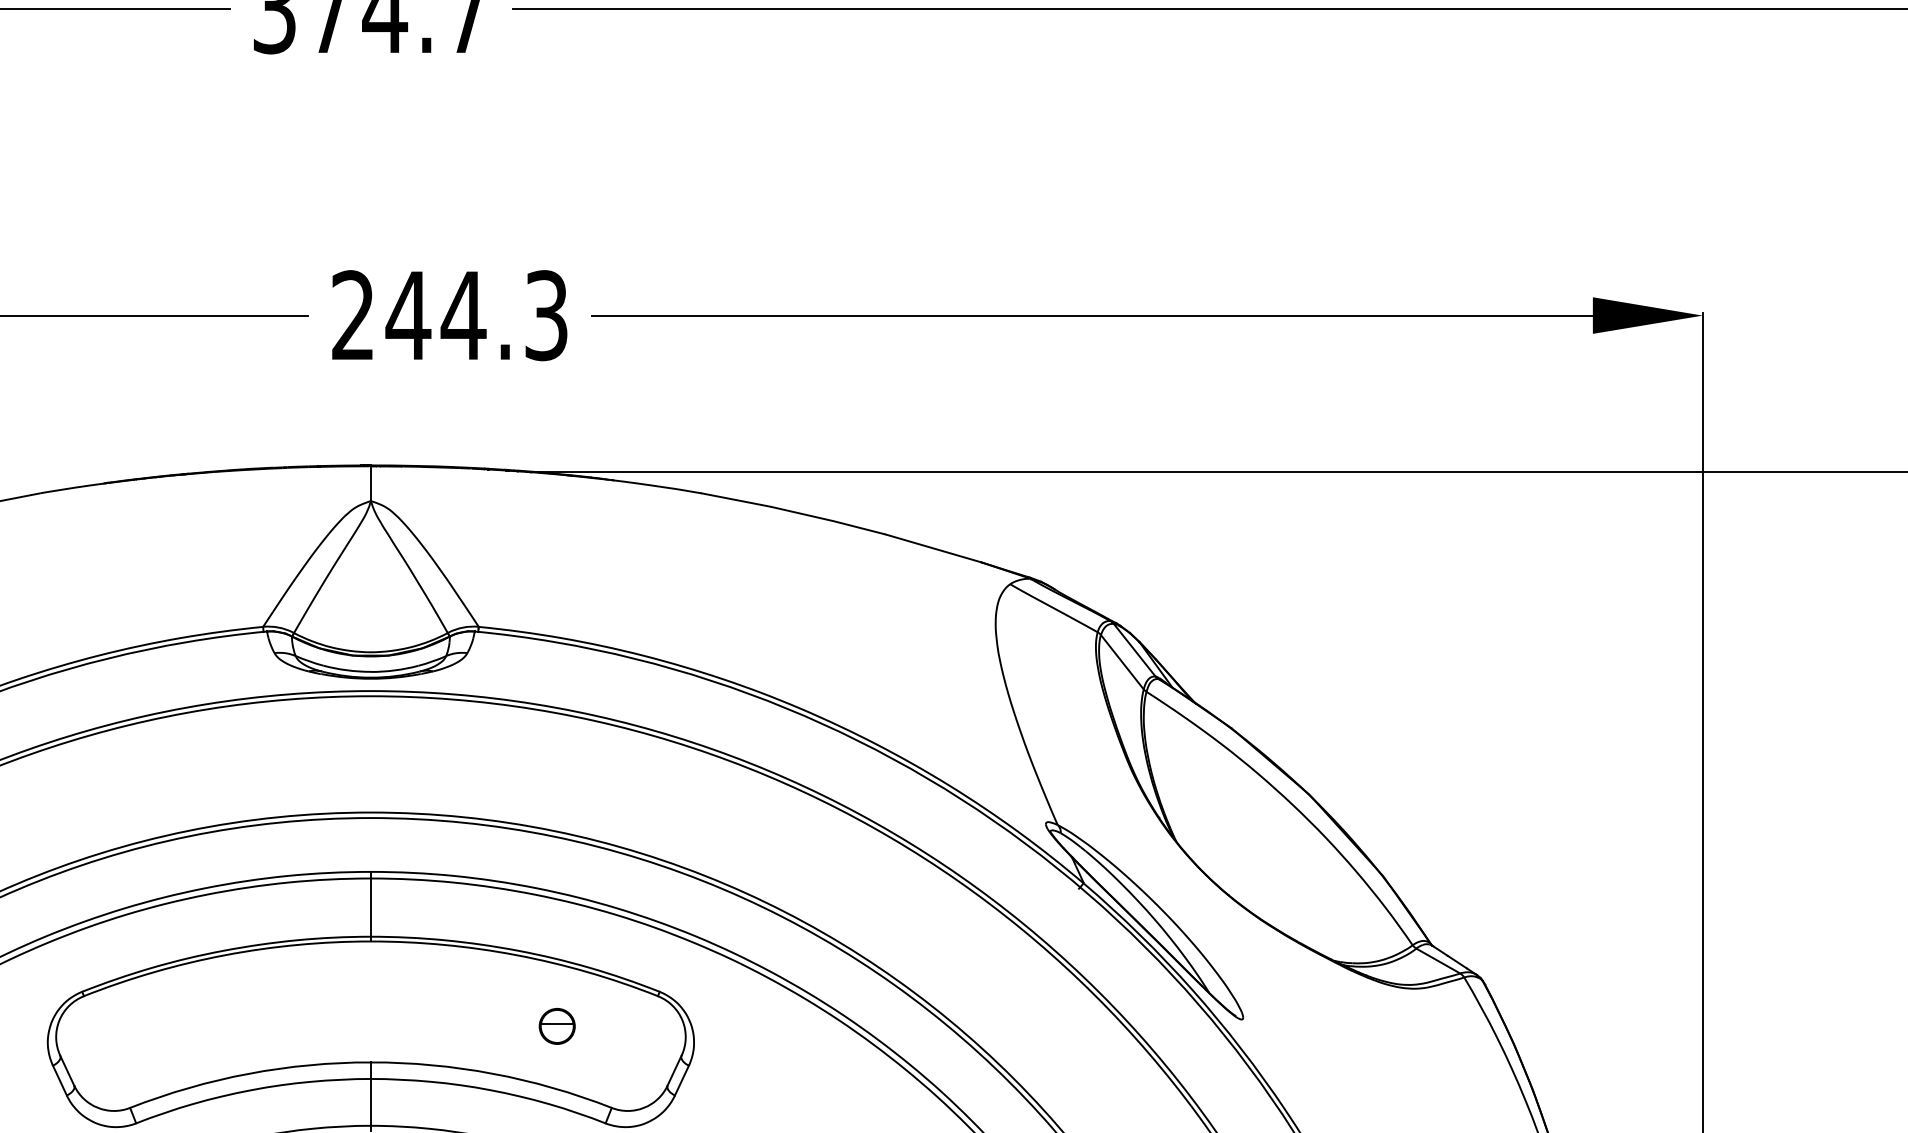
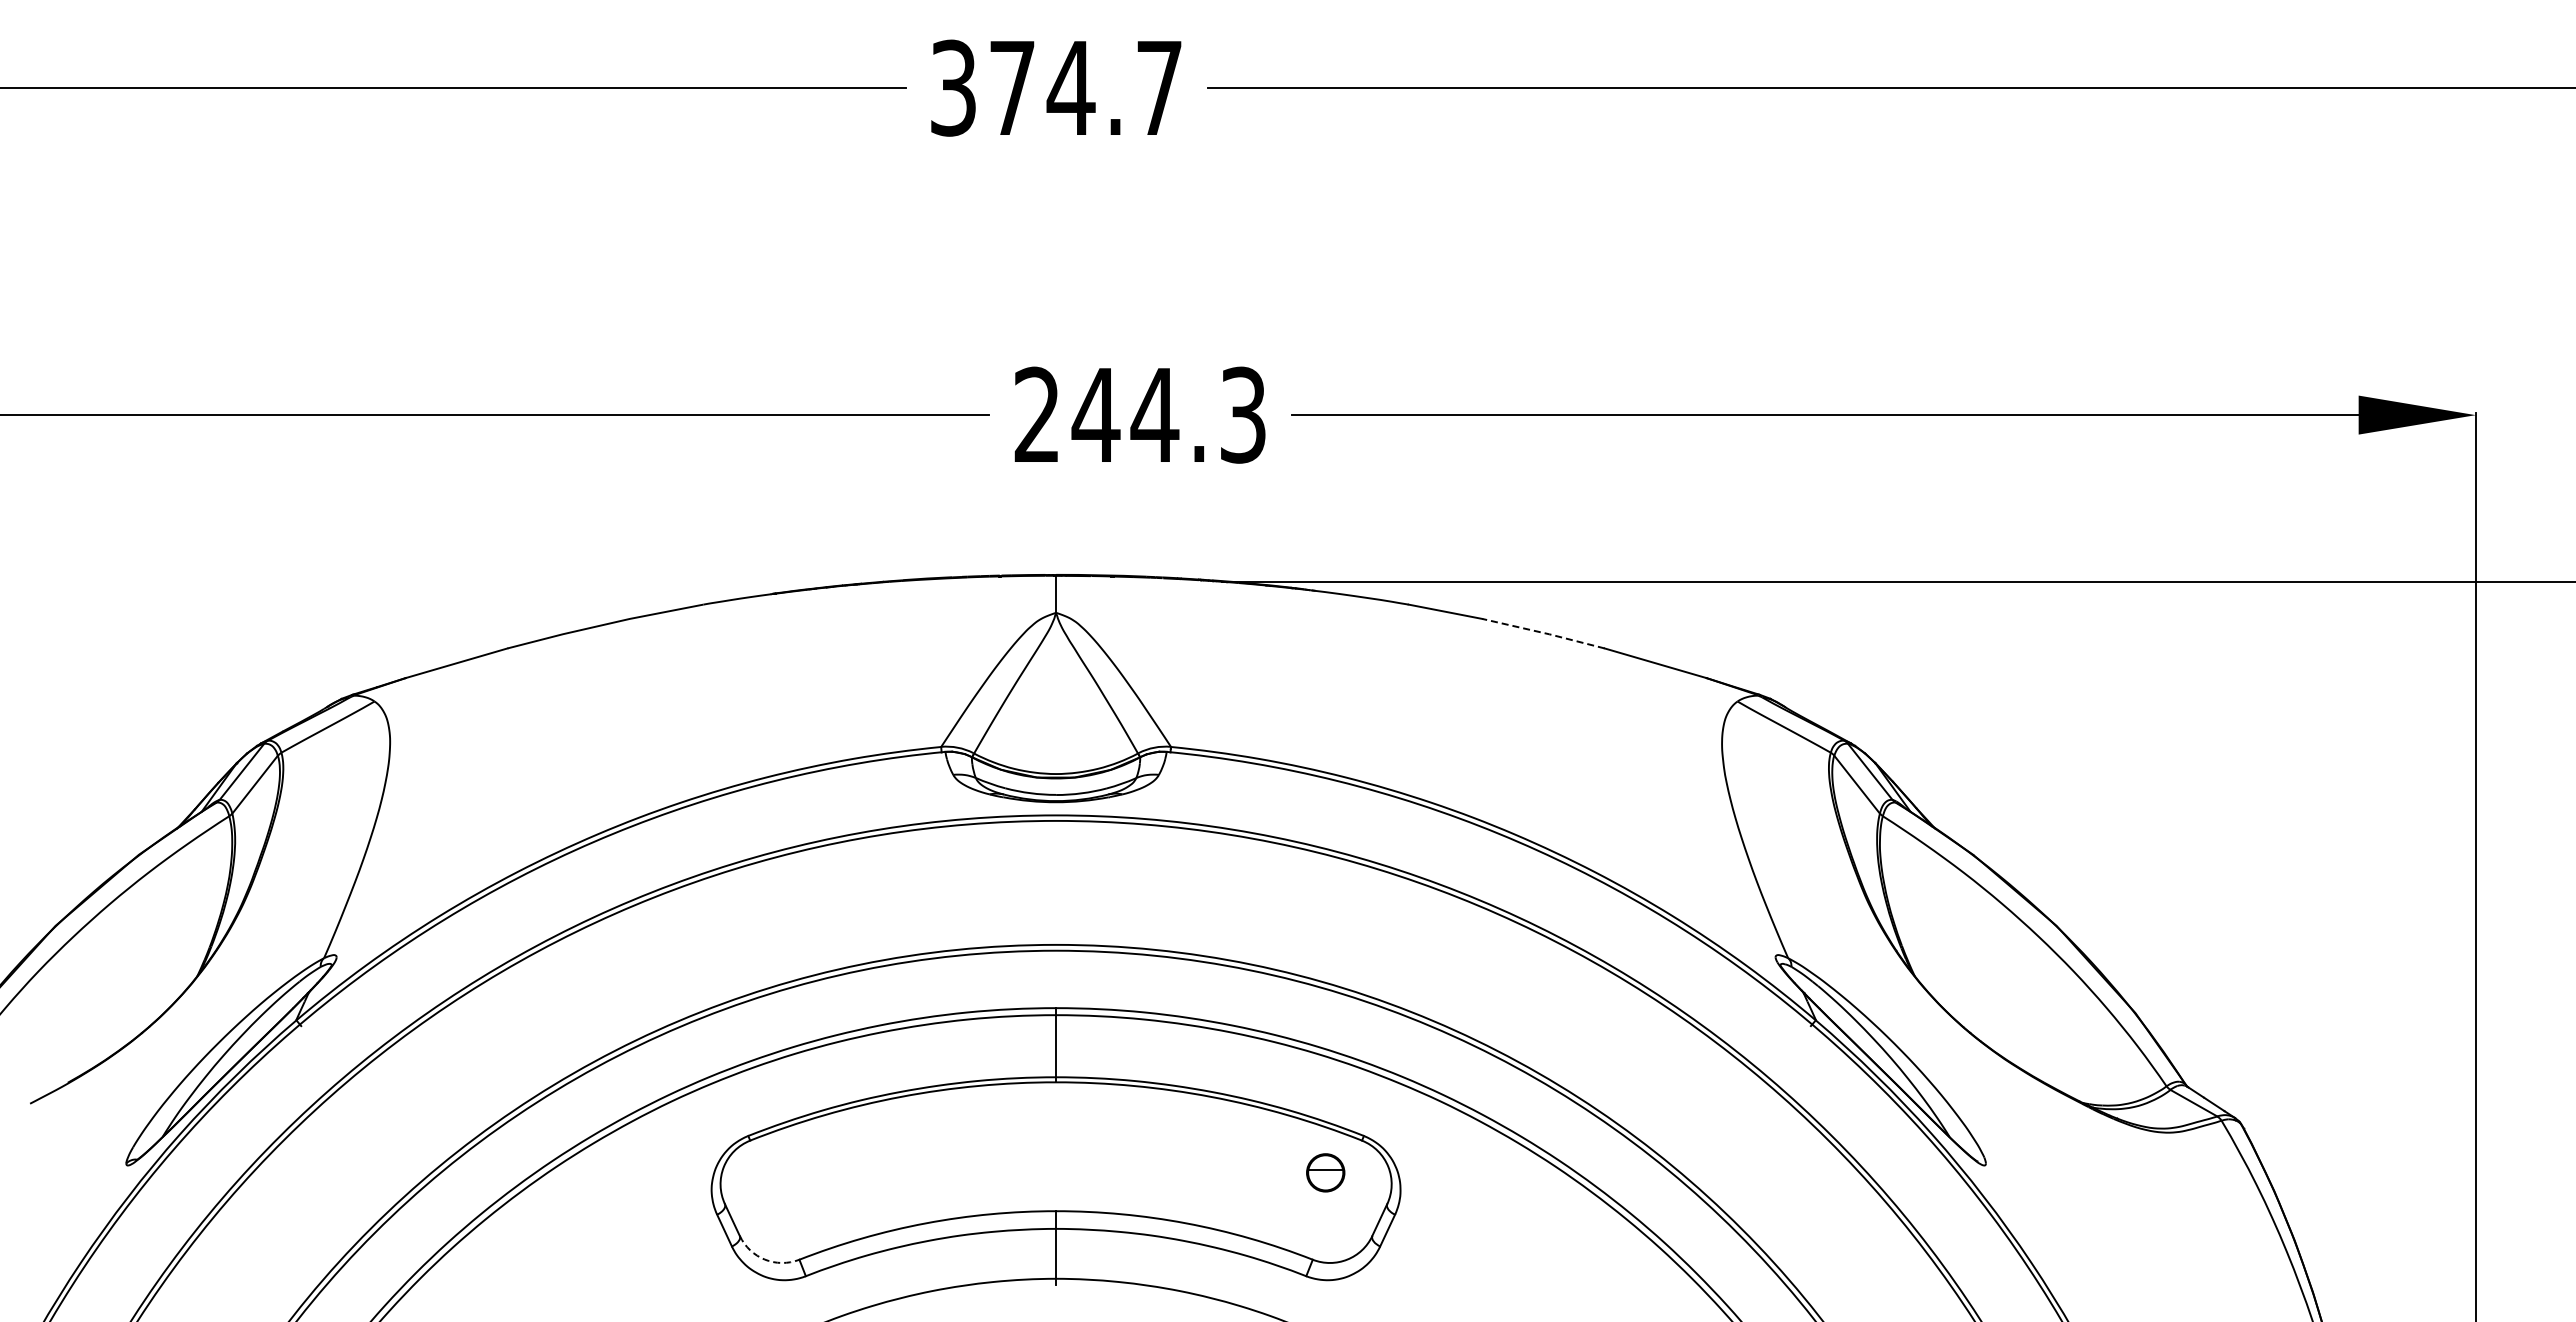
line: (829, 520) -> (1544, 633), solid -> dashed
part: (557, 1026) -> (1325, 1172), moved
arc: (97, 1107) -> (764, 1259), solid -> dashed

